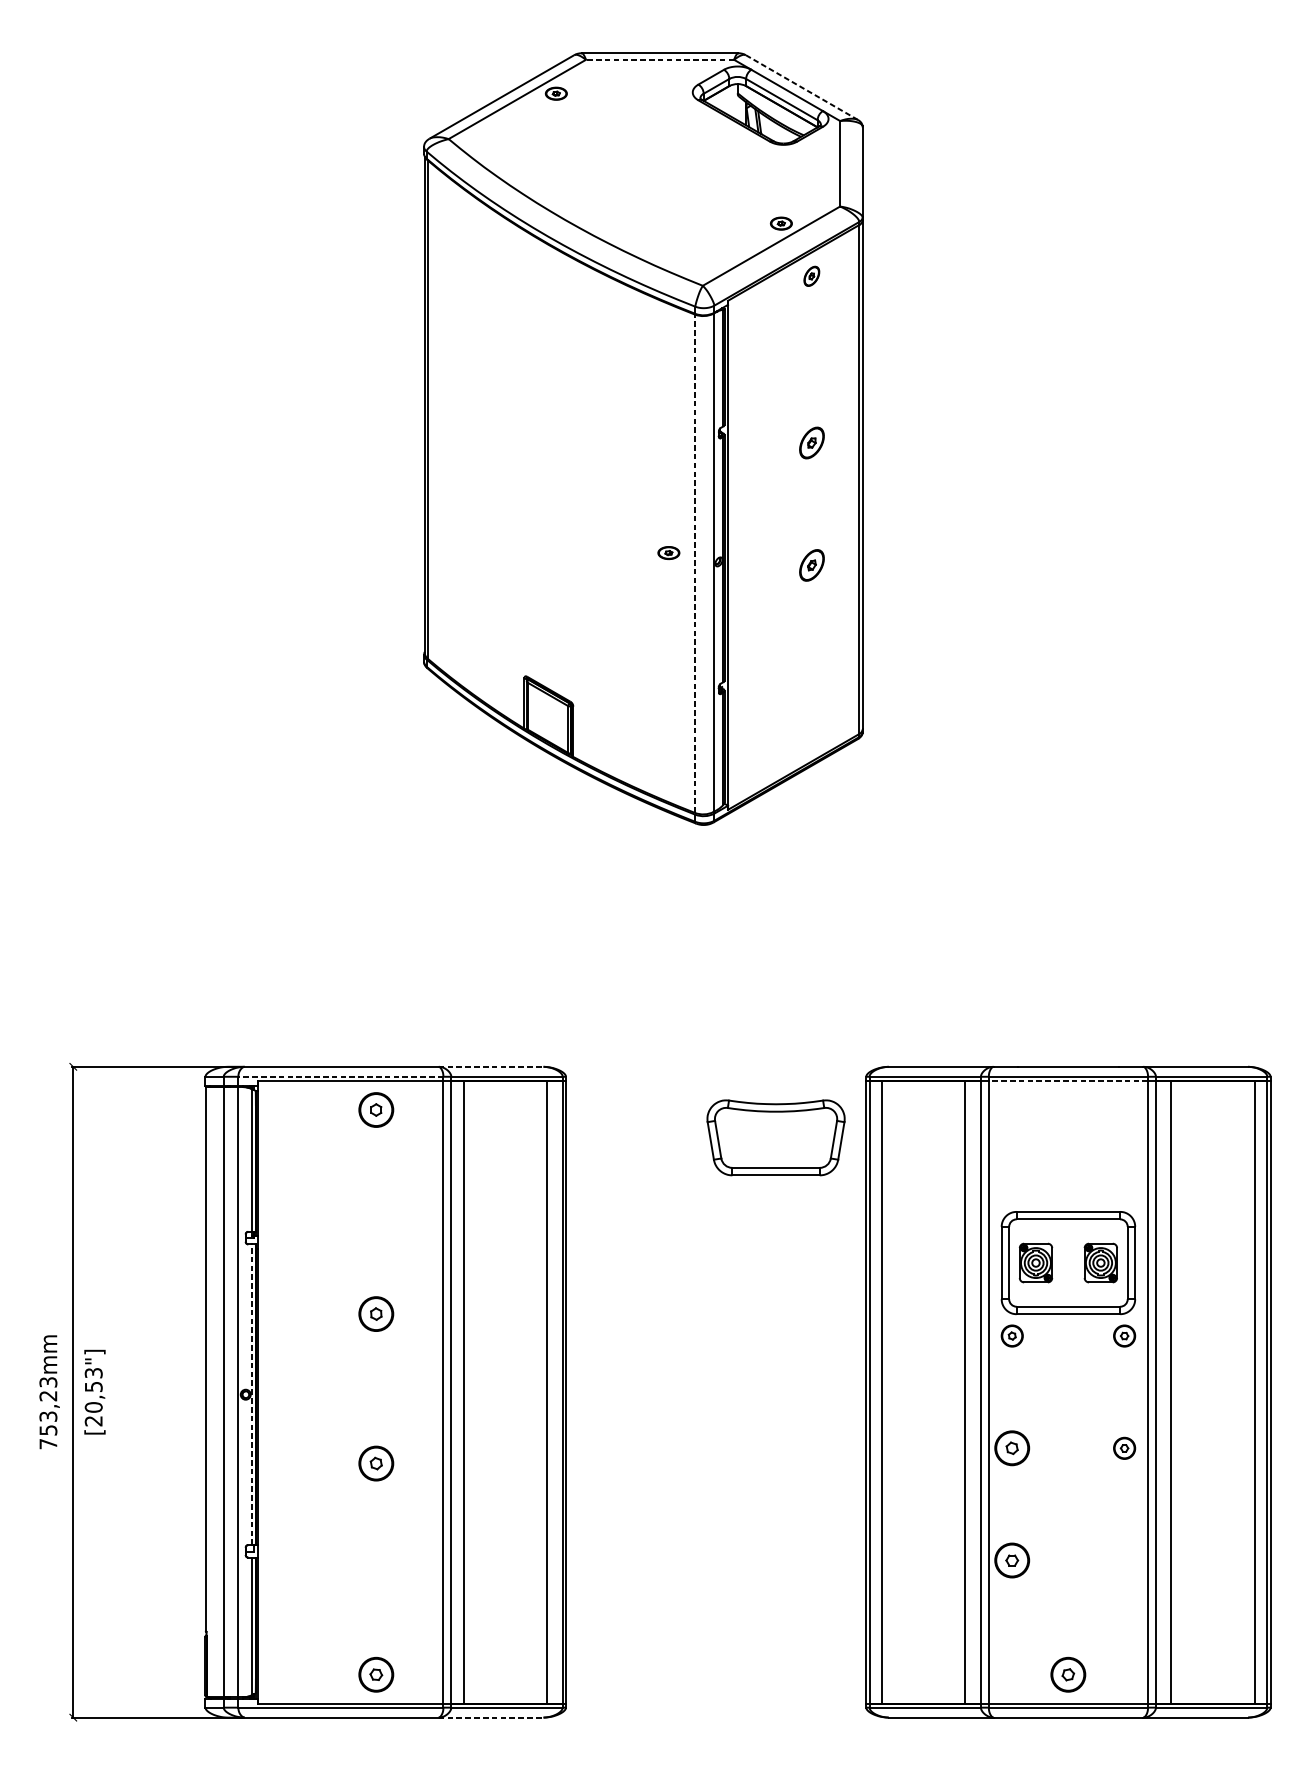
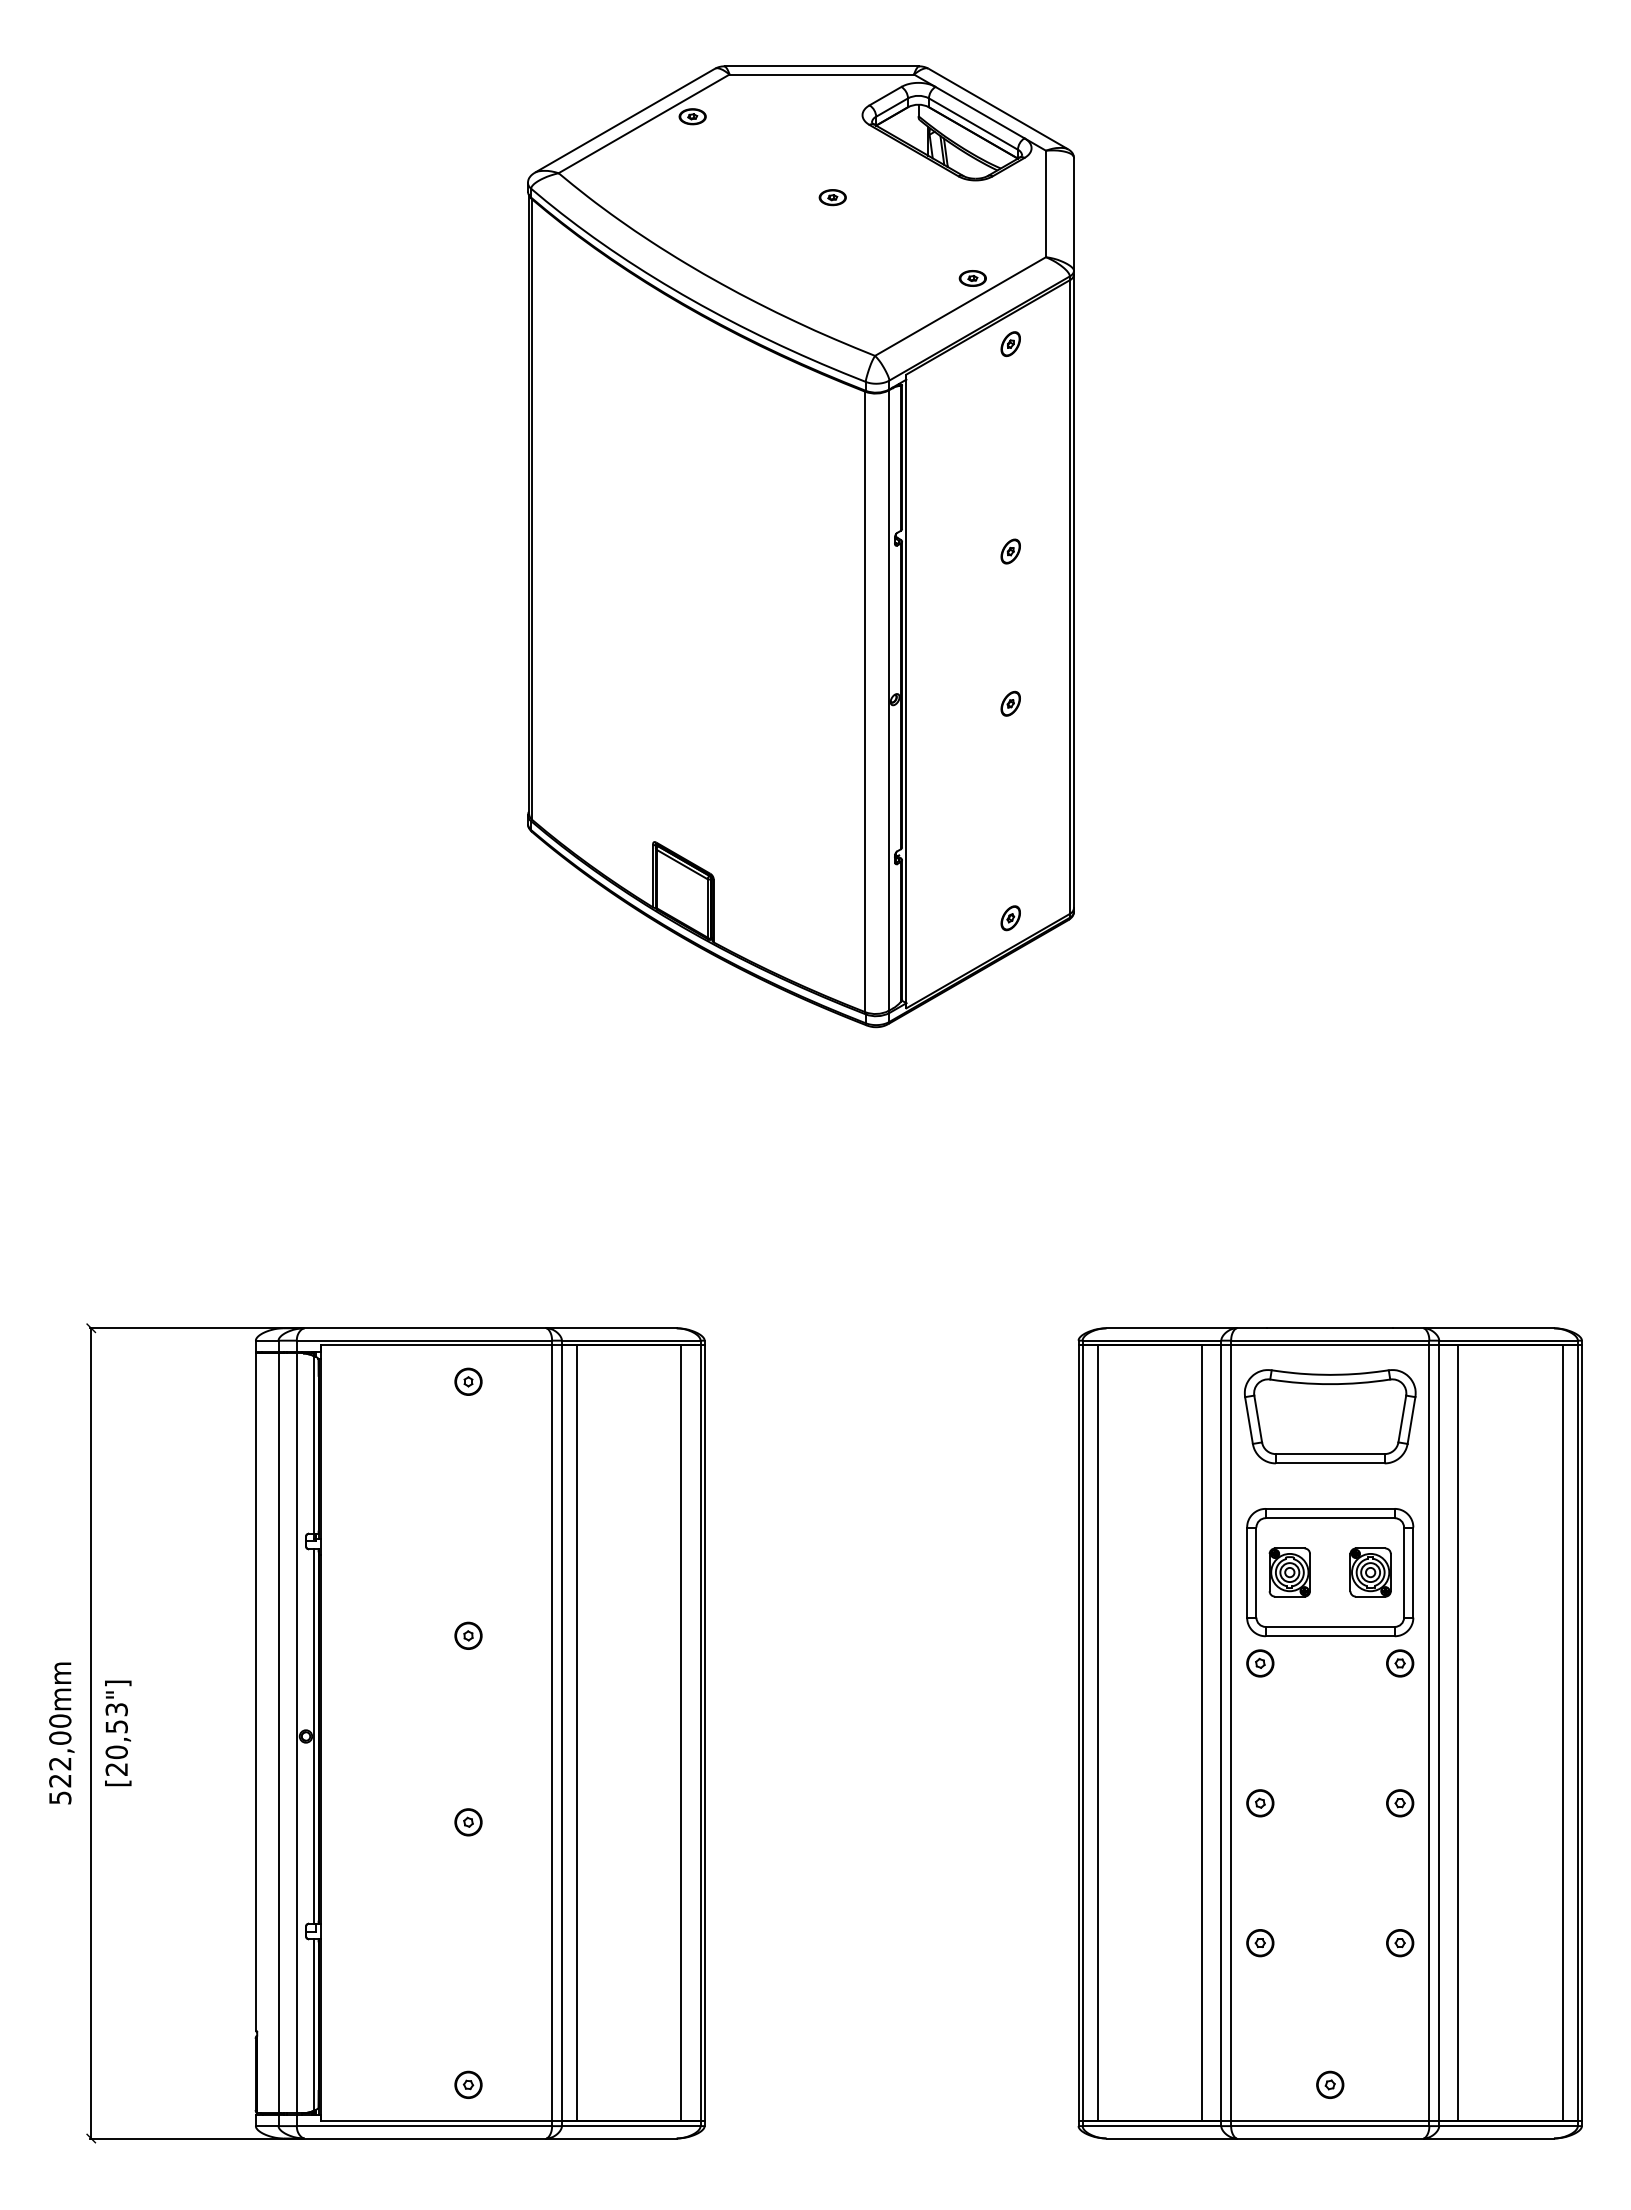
line: (659, 59) -> (821, 74), dashed -> solid
line: (801, 87) -> (998, 108), dashed -> solid
part: (811, 442) -> (1010, 551), size x0.62
part: (668, 552) -> (832, 197), moved
line: (695, 563) -> (865, 701), dashed -> solid
part: (811, 565) -> (1010, 703), size x0.62
part: (811, 737) -> (1010, 918), added
line: (491, 1067) -> (612, 1328), dashed -> solid
line: (340, 1076) -> (424, 1340), dashed -> solid
line: (1067, 1080) -> (1329, 1345), dashed -> solid
part: (376, 1109) -> (468, 1381), size x0.62
part: (776, 1137) -> (1330, 1416), moved
part: (376, 1313) -> (468, 1635), size x0.62
line: (251, 1394) -> (313, 1736), dashed -> solid
text: (48, 1413) -> (60, 1759), 753,23mm -> 522,00mm
part: (1012, 1448) -> (1260, 1803), size x0.62
part: (376, 1463) -> (468, 1822), size x0.62
part: (1012, 1560) -> (1260, 1943), size x0.62
part: (1124, 1560) -> (1400, 1943), added
part: (376, 1674) -> (468, 2084), size x0.62
part: (1068, 1674) -> (1330, 2084), size x0.62
line: (491, 1717) -> (612, 2138), dashed -> solid

